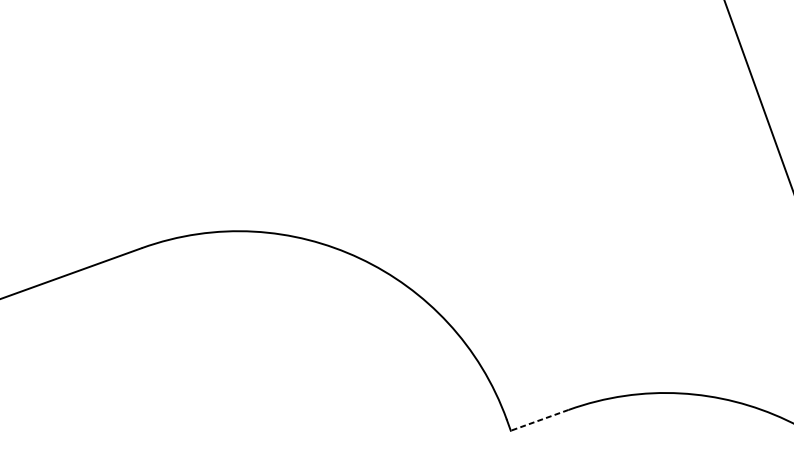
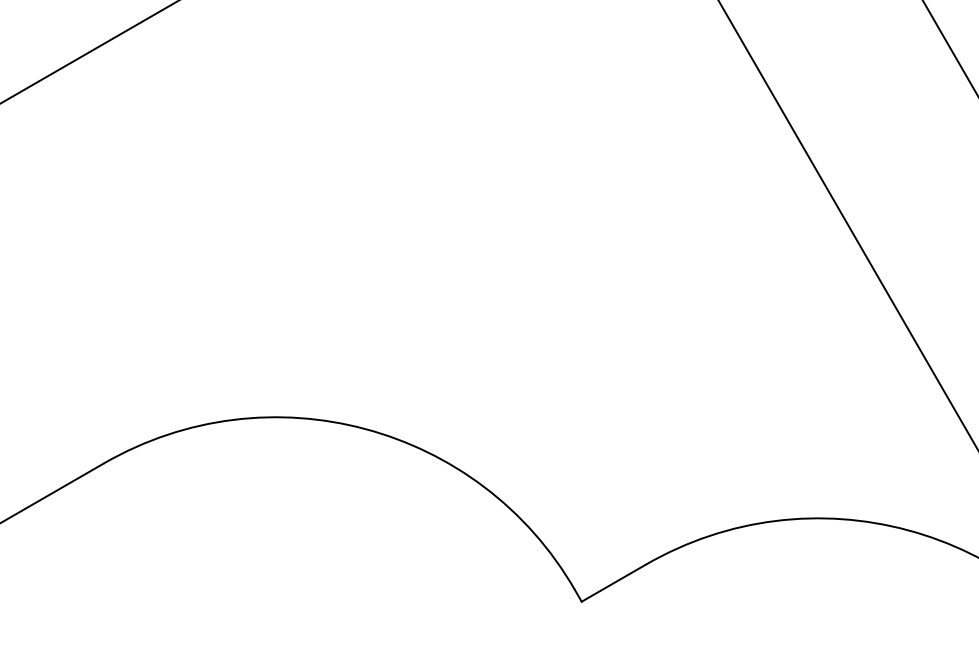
line: (539, 420) -> (613, 583), dashed -> solid

